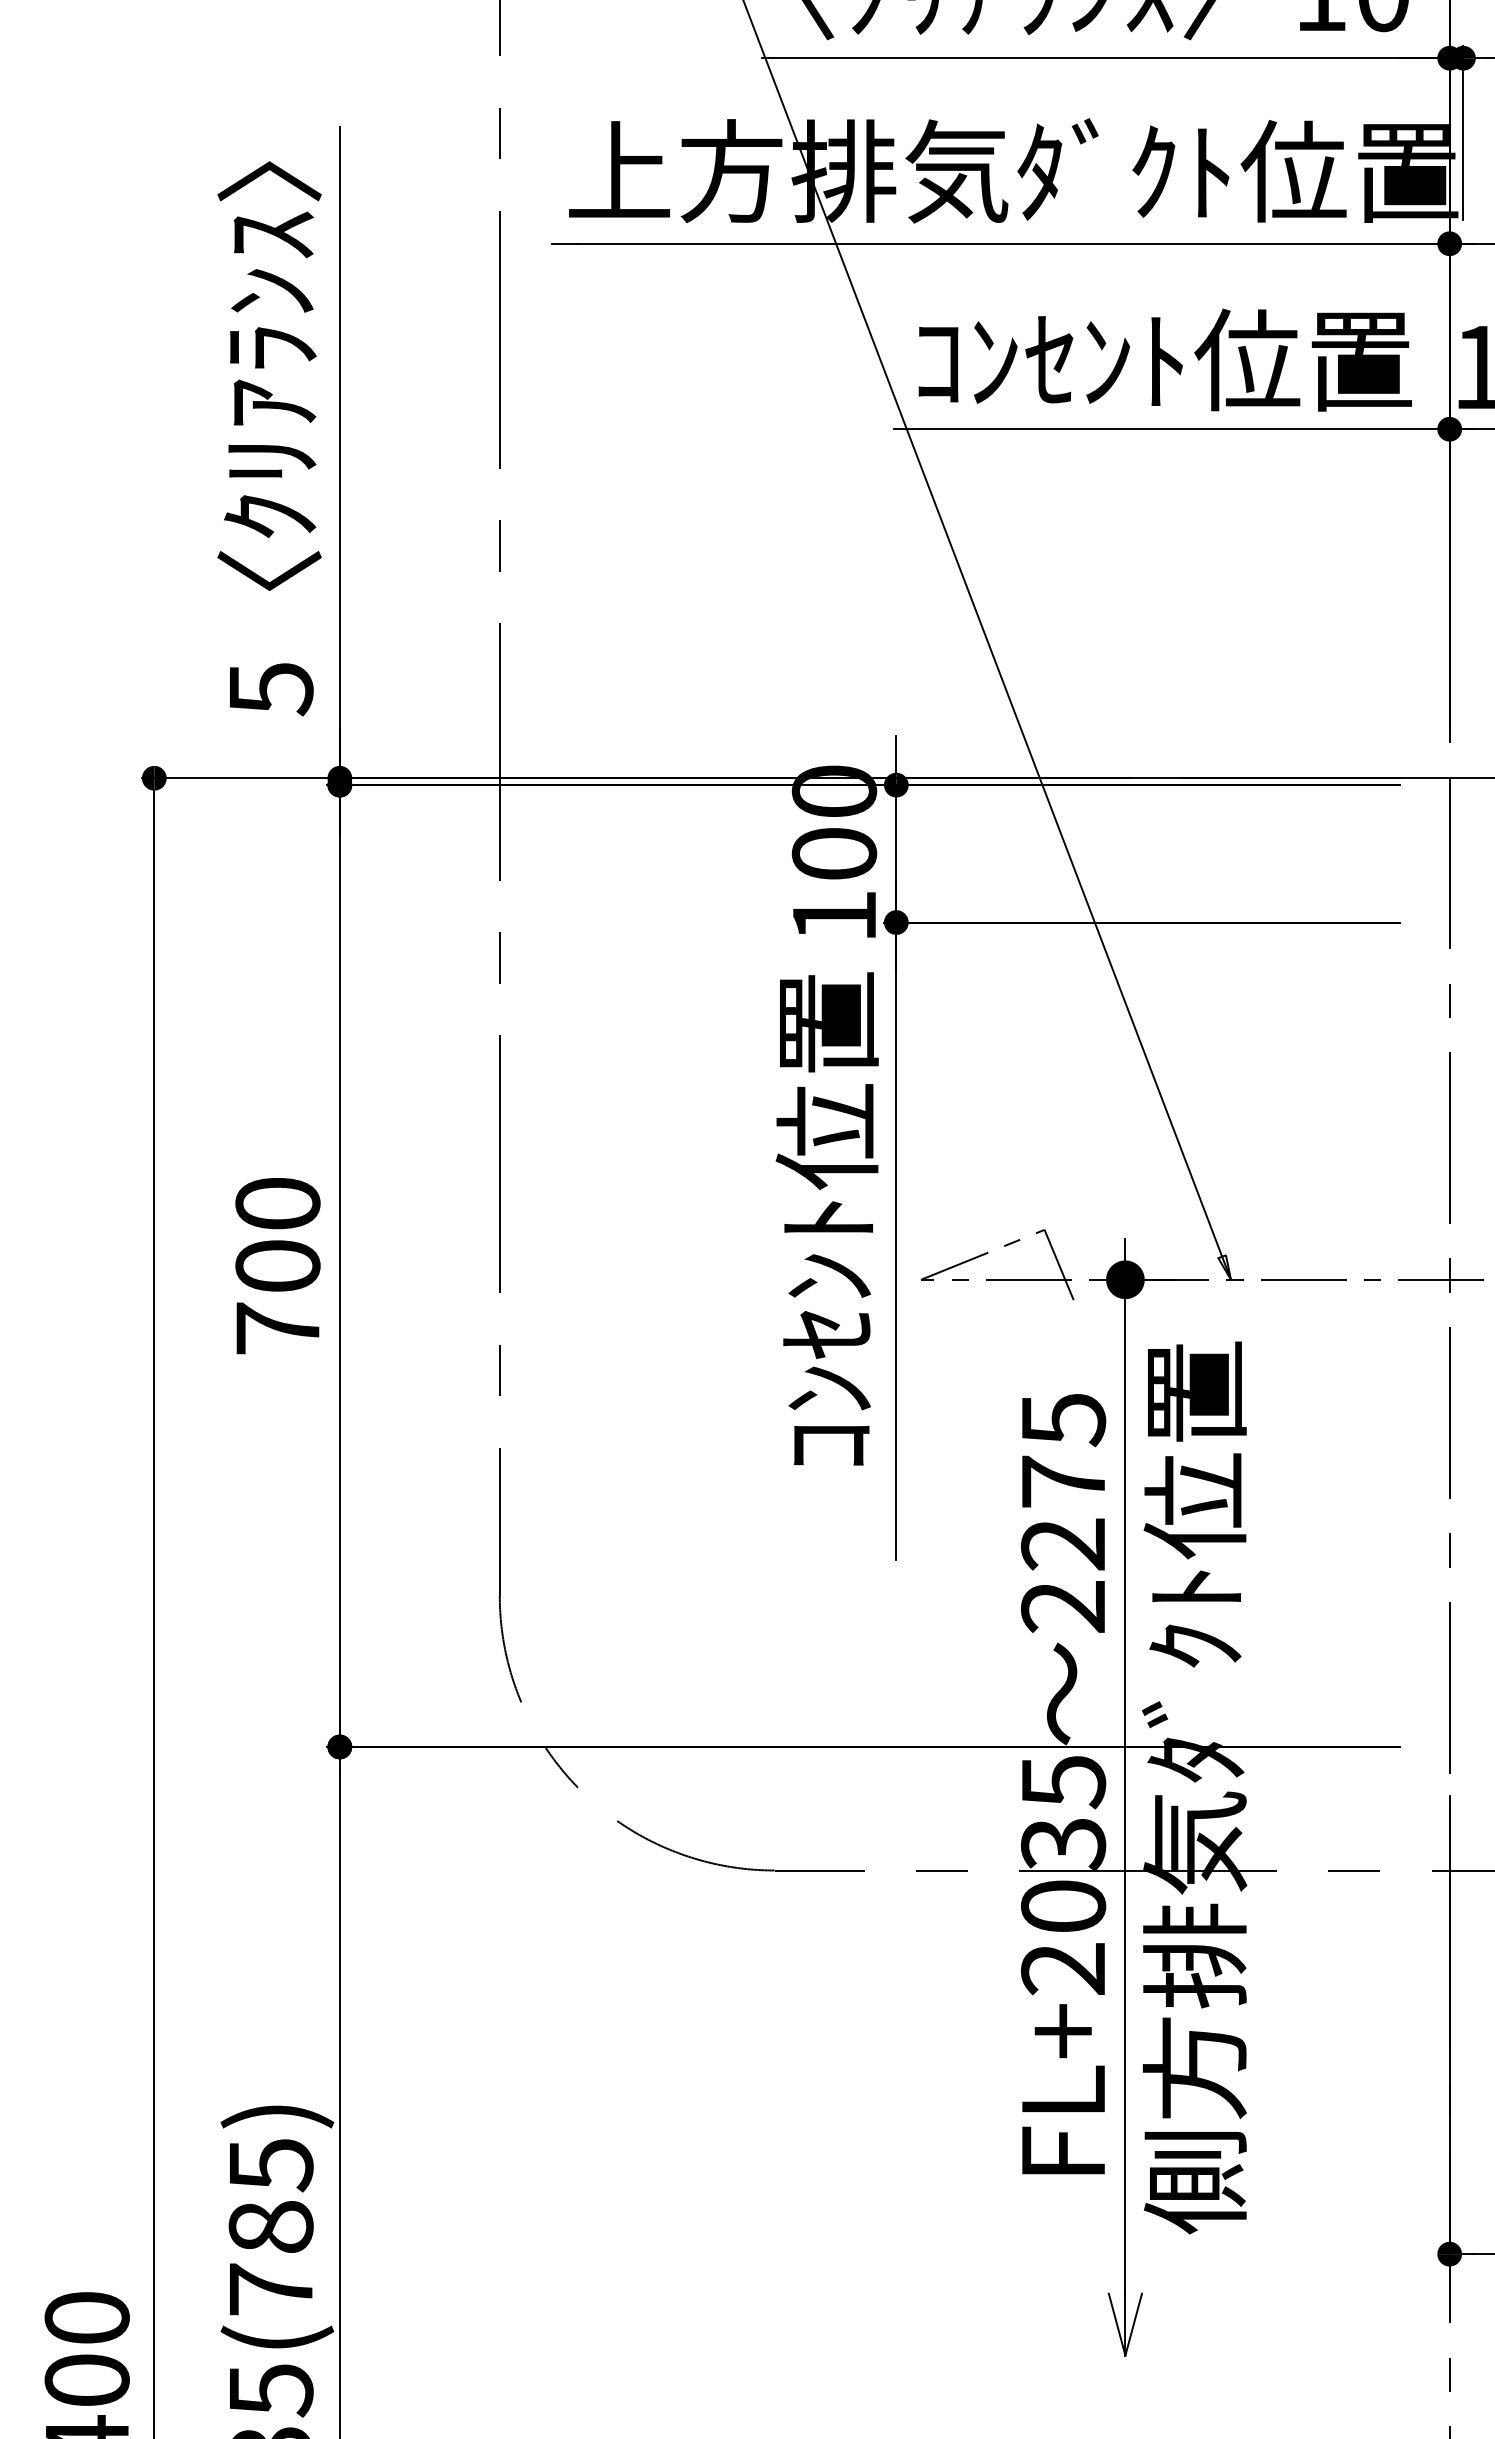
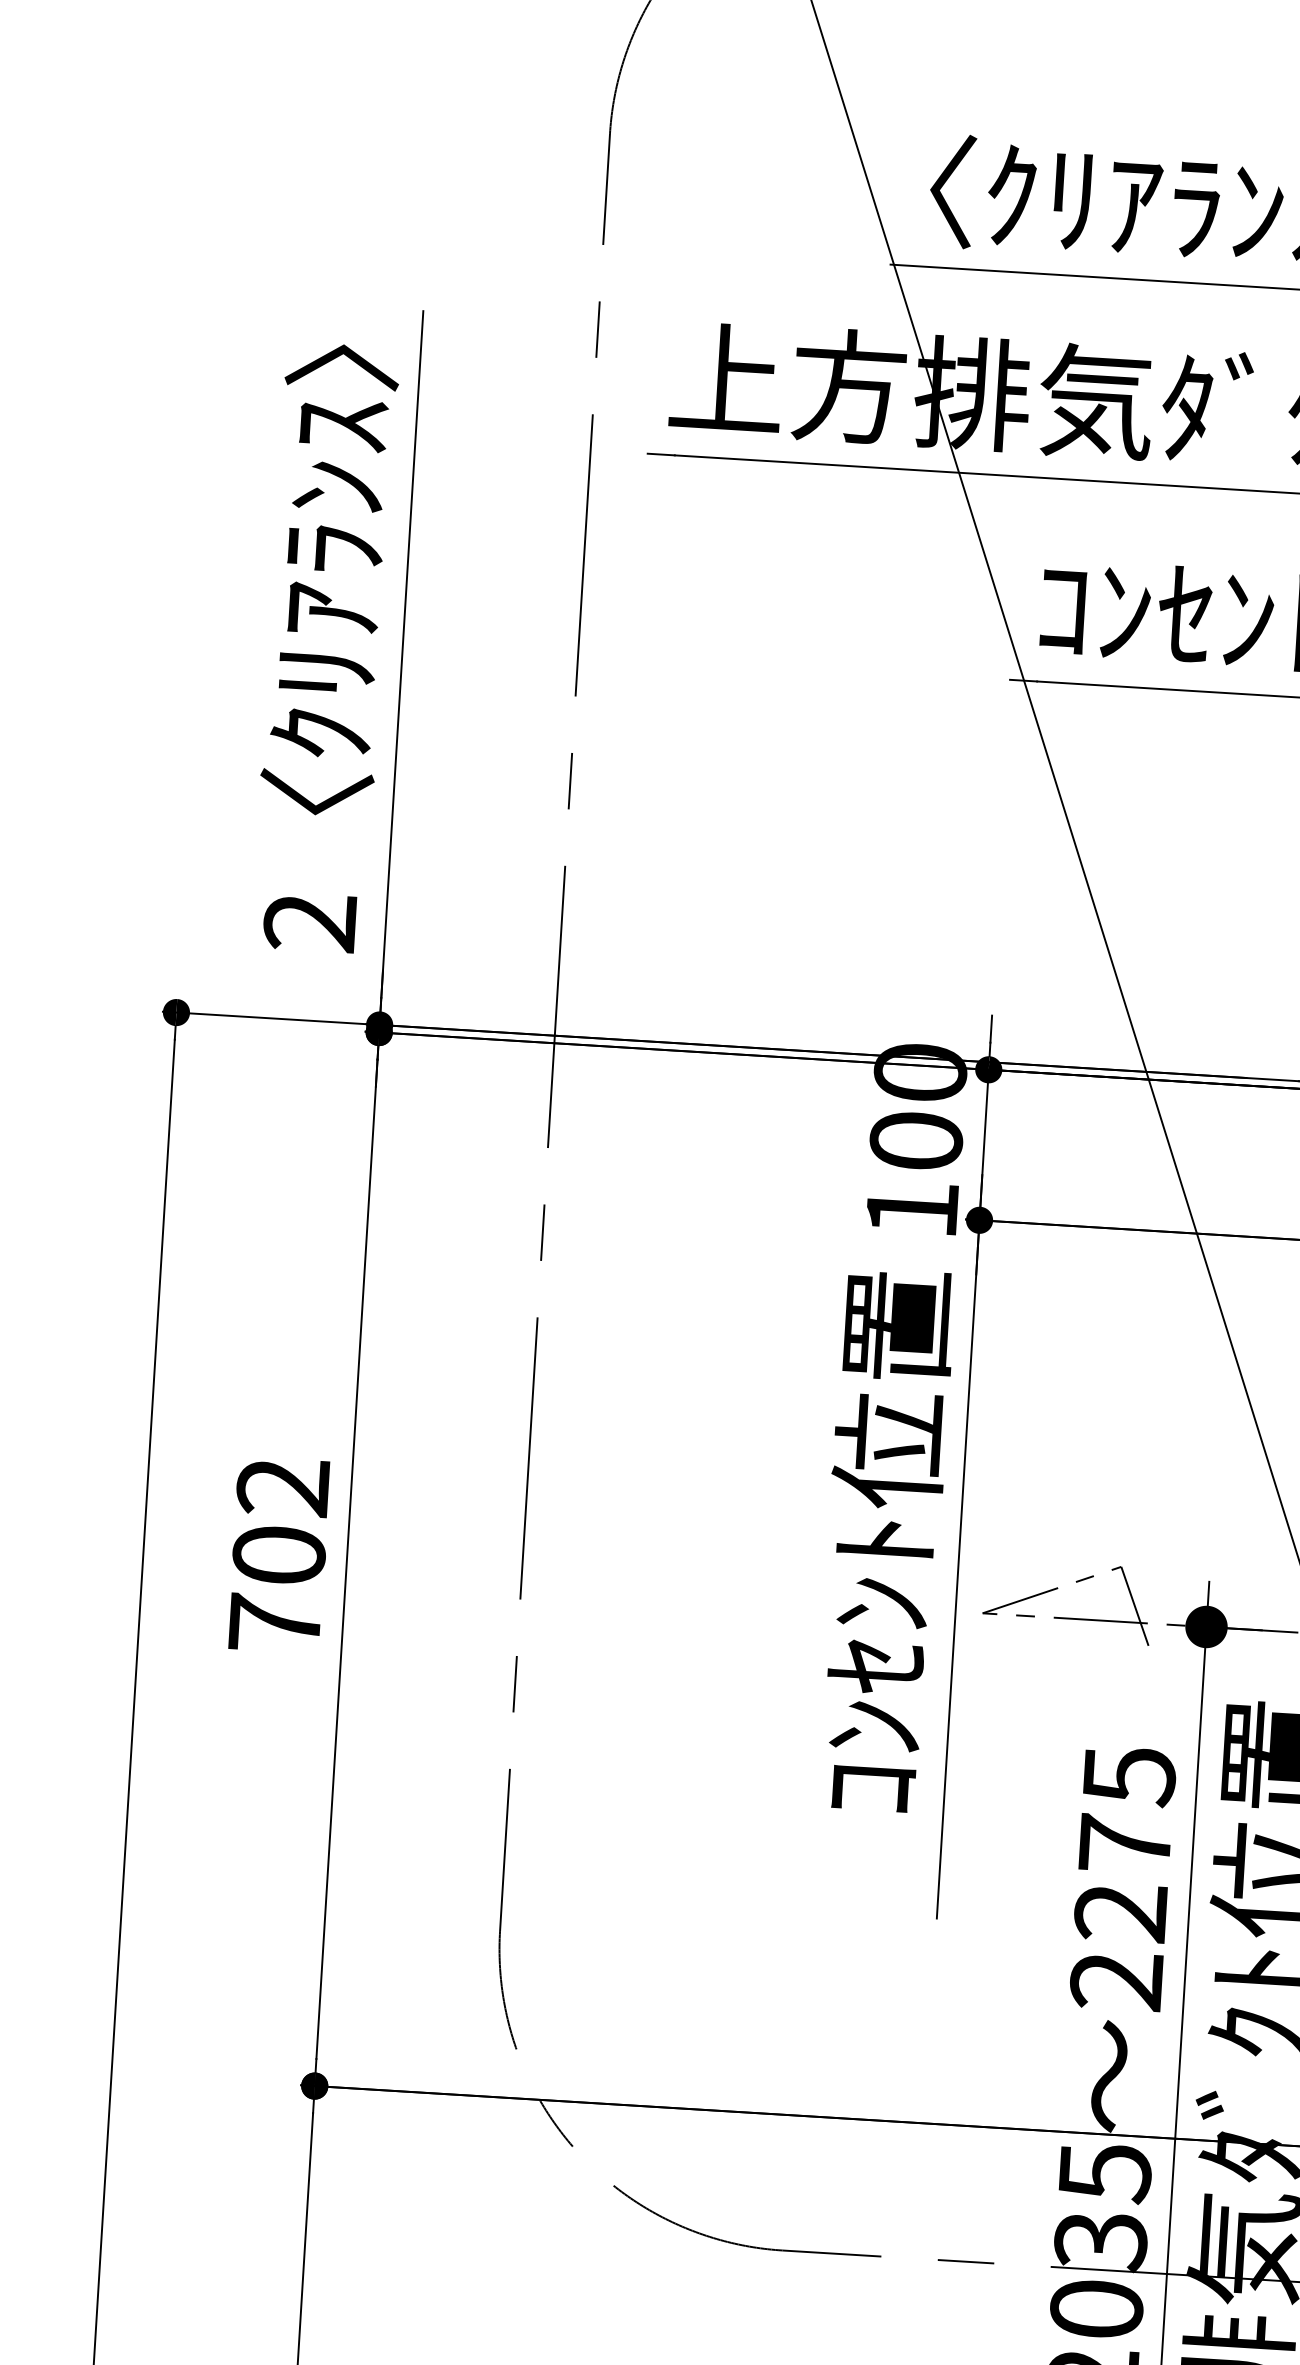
text: (270, 689) -> (309, 923), 5 -> 2
text: (277, 1204) -> (282, 1487), 700 -> 702

